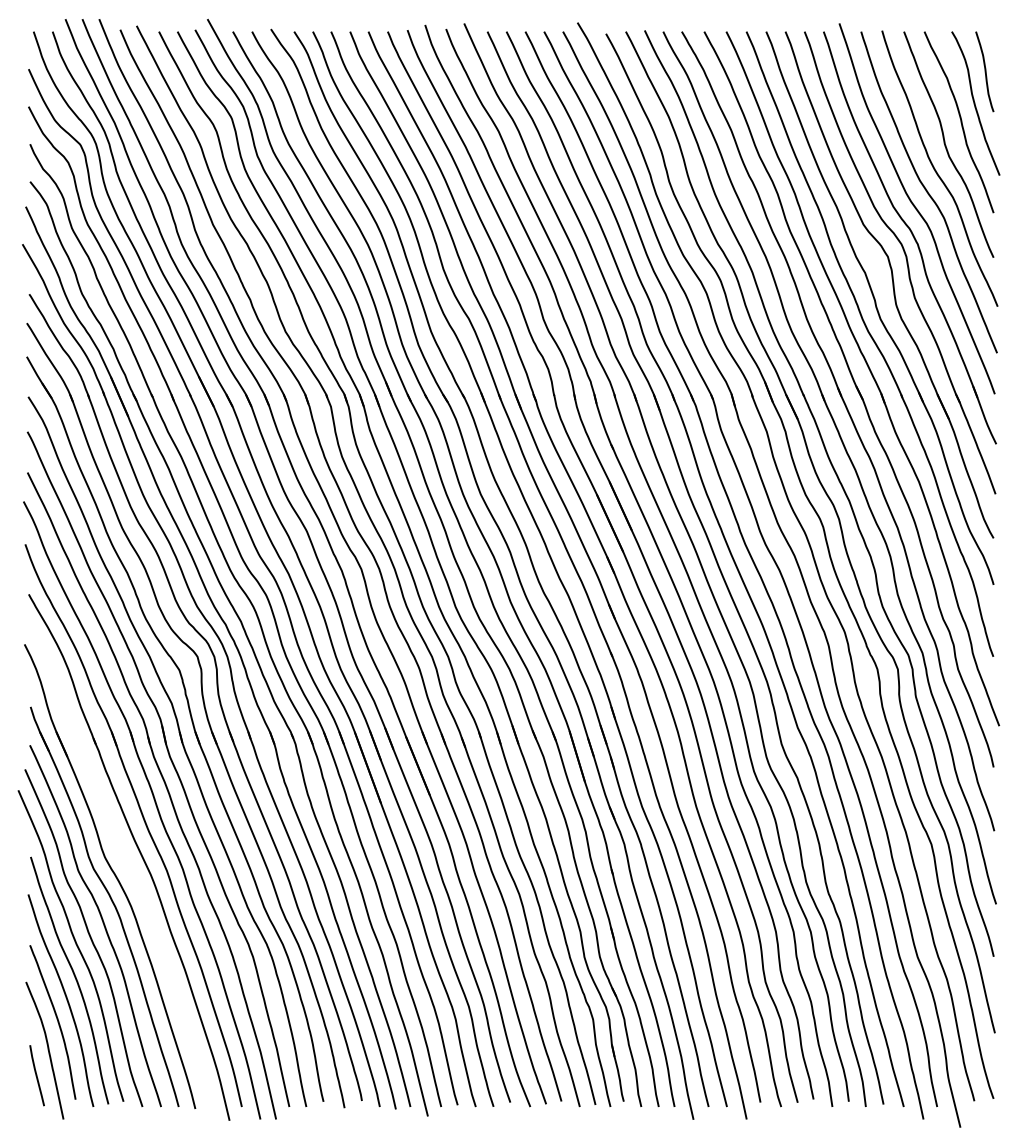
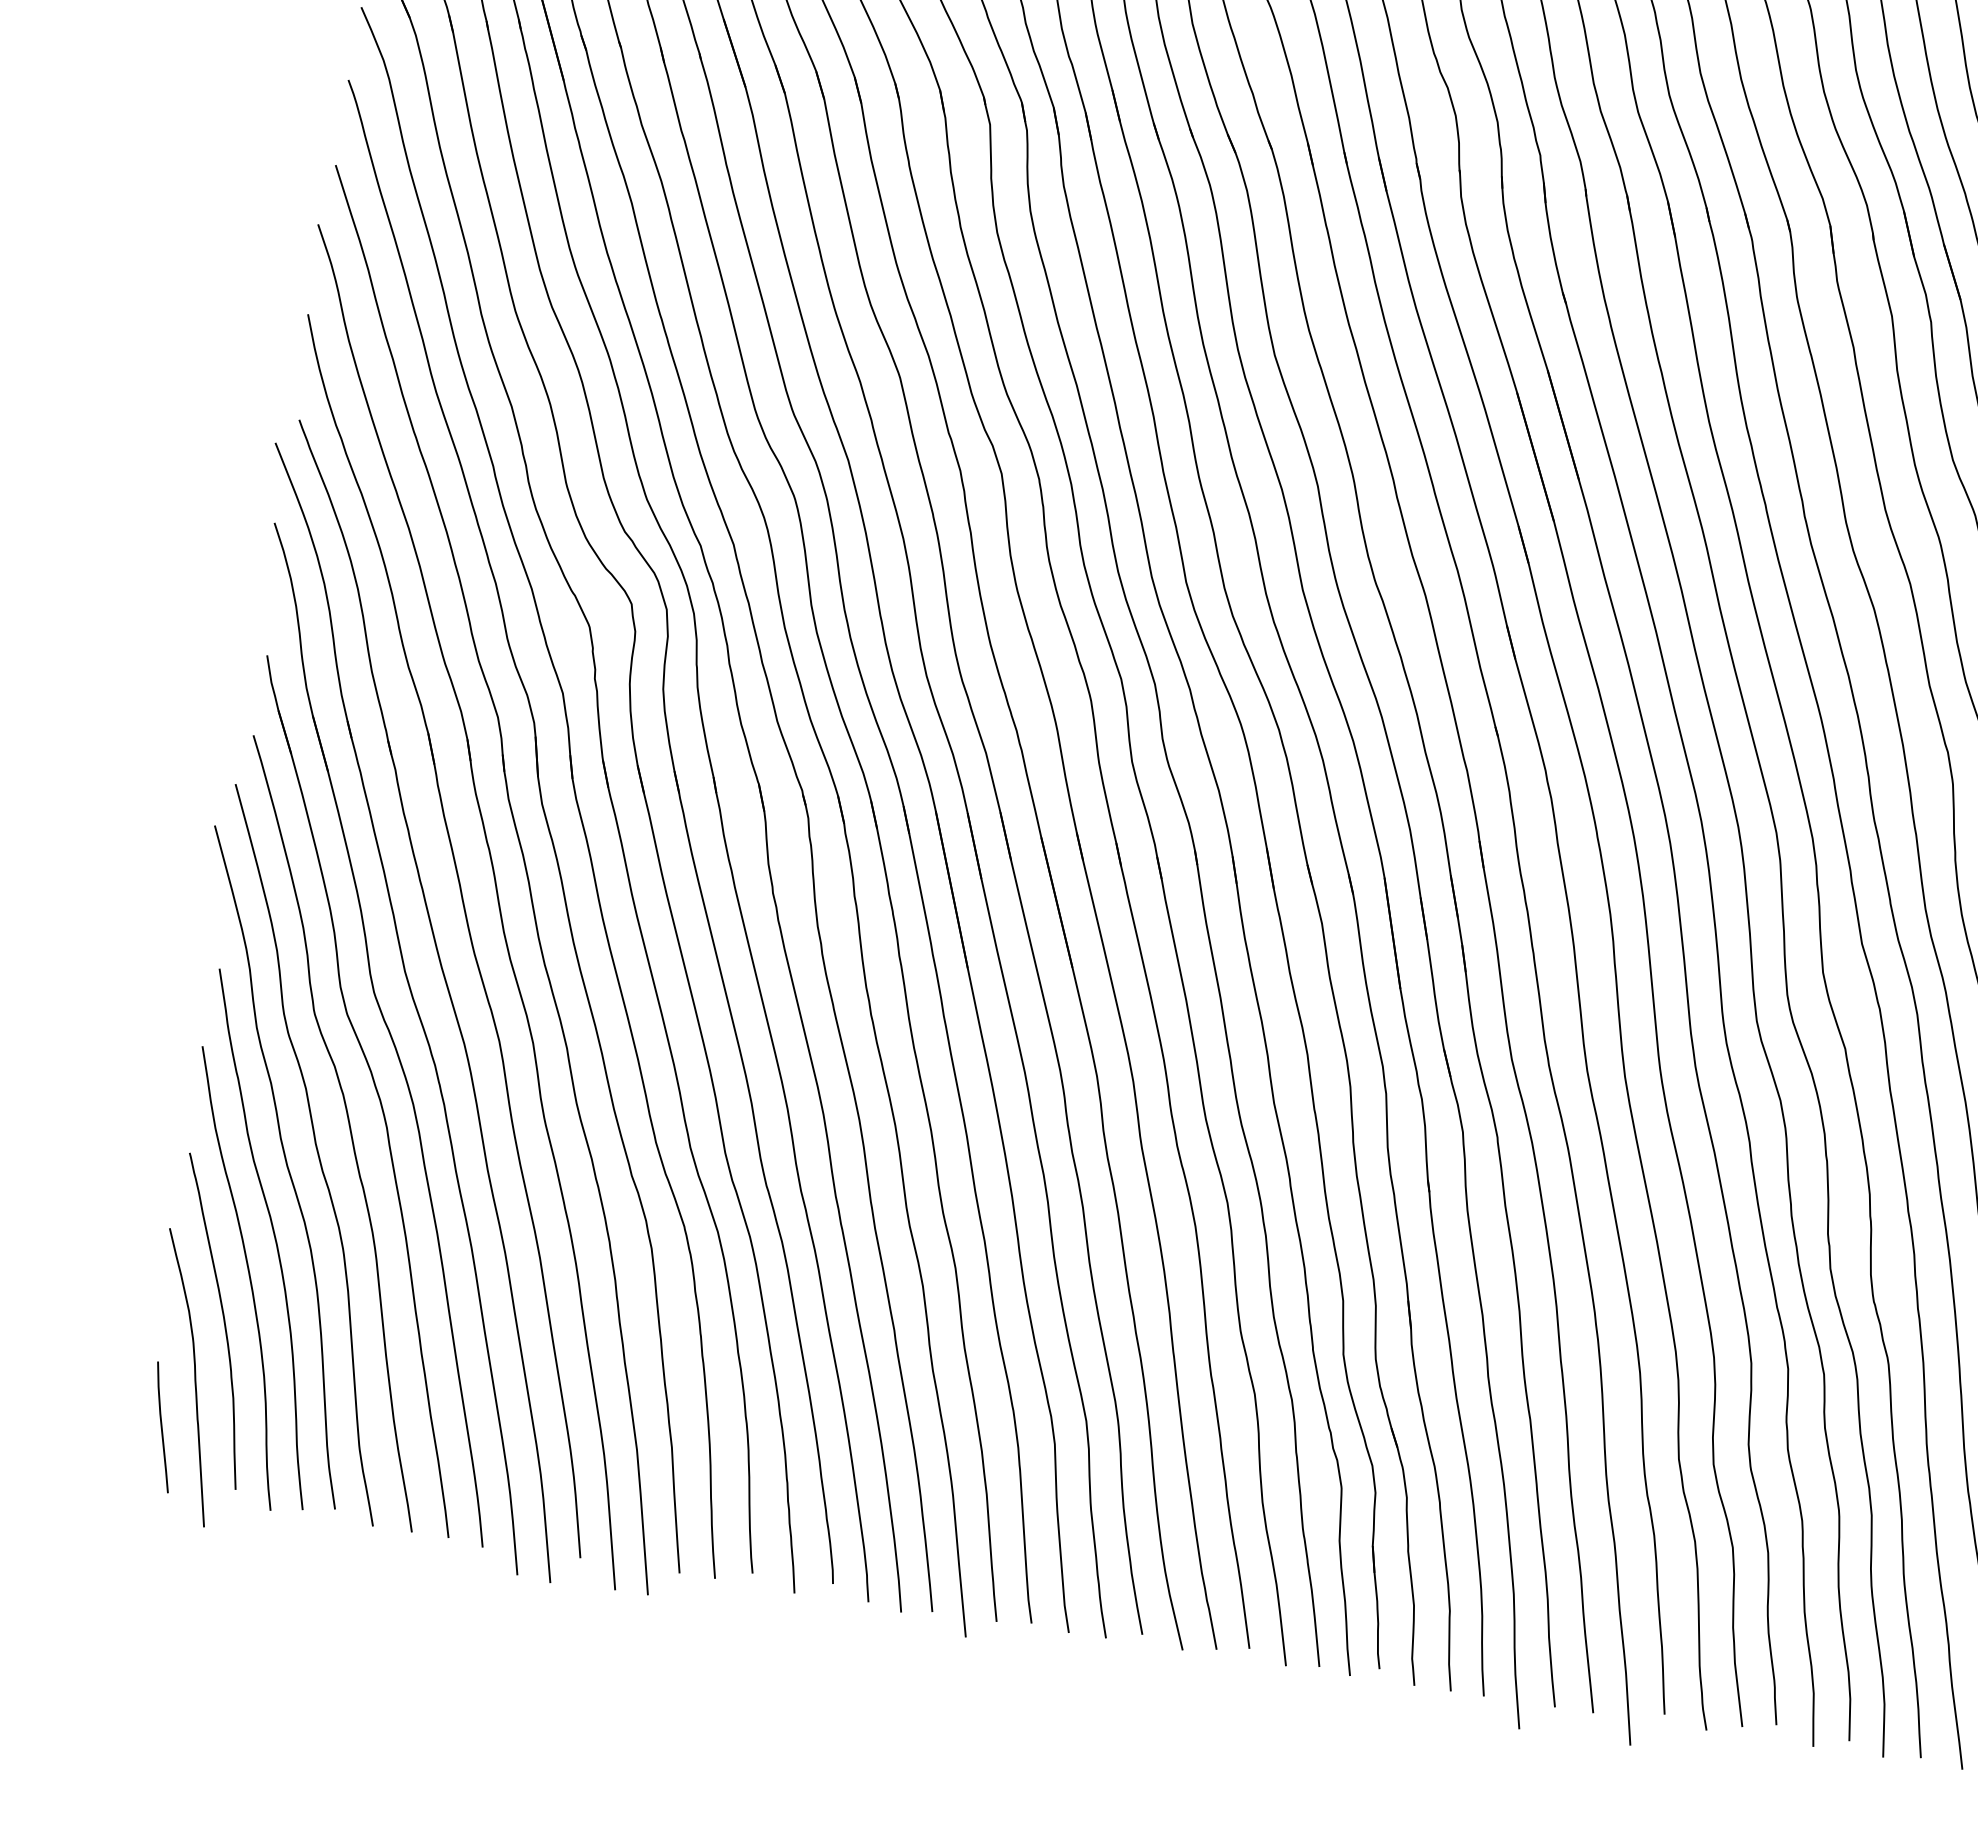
part: (123, 859) -> (412, 1003), added

